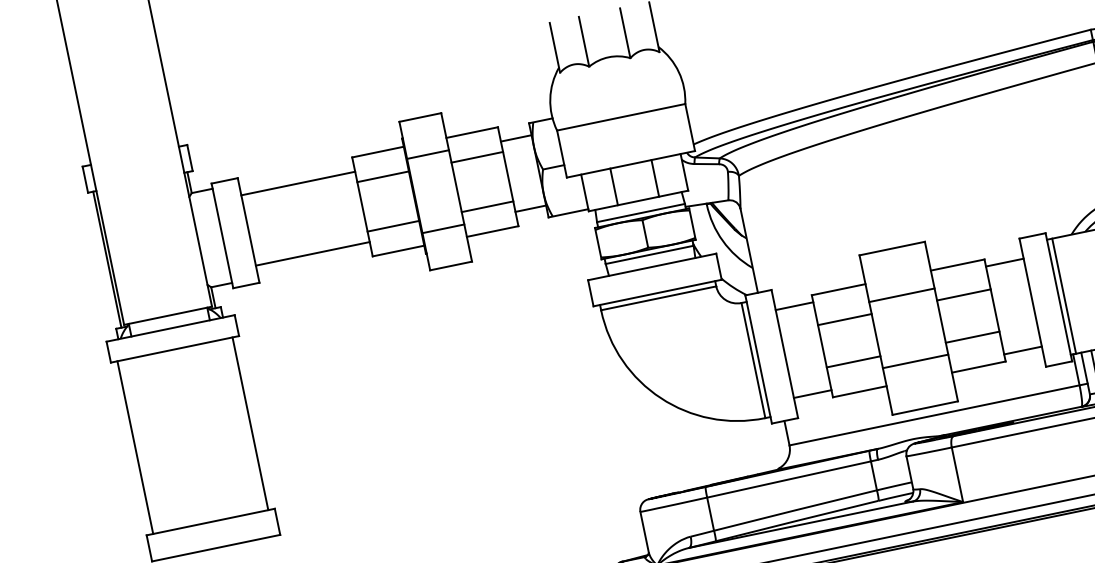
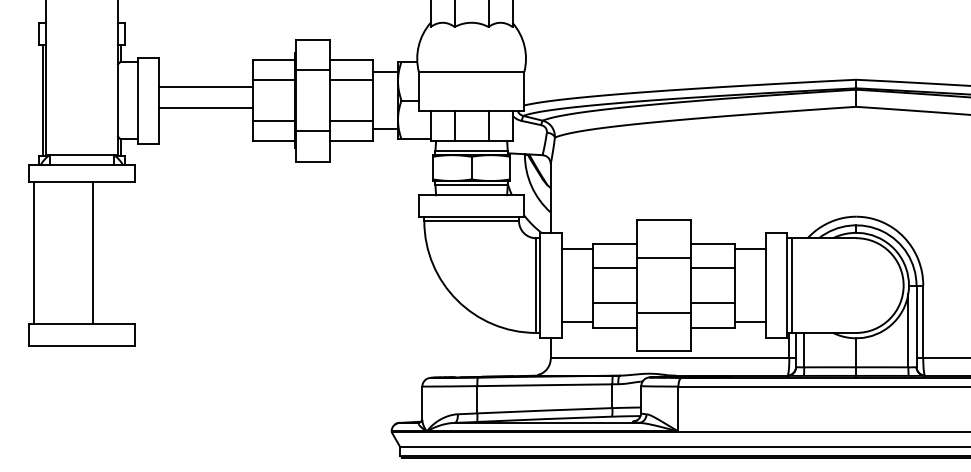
line: (297, 183) -> (205, 107), moved
line: (312, 254) -> (205, 87), moved
line: (250, 423) -> (93, 253), moved

